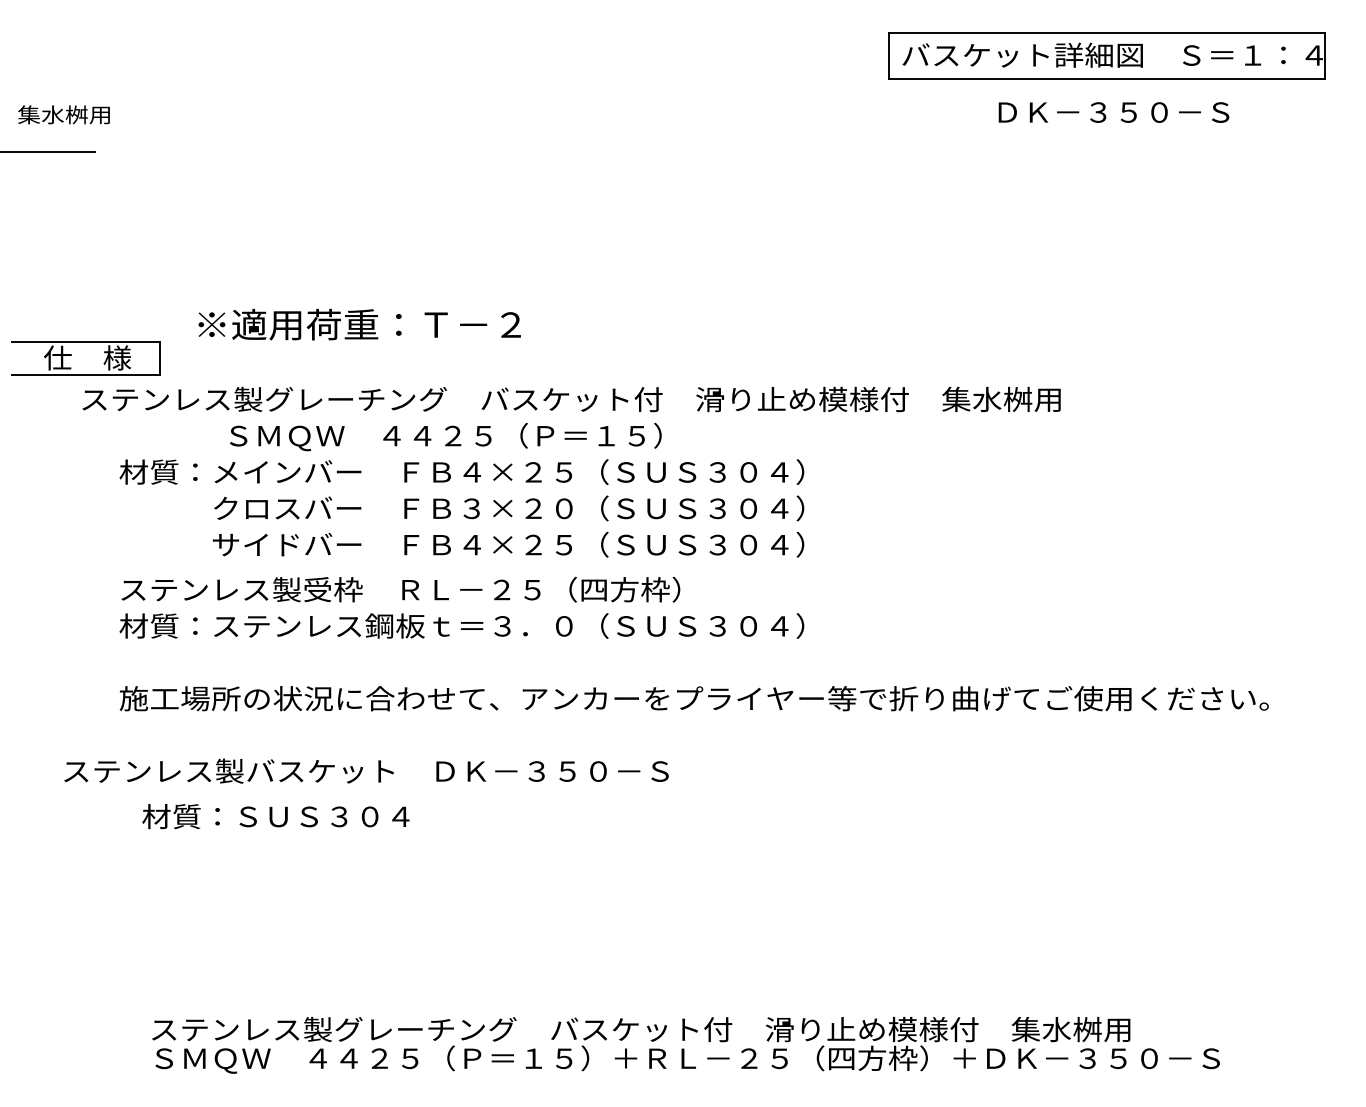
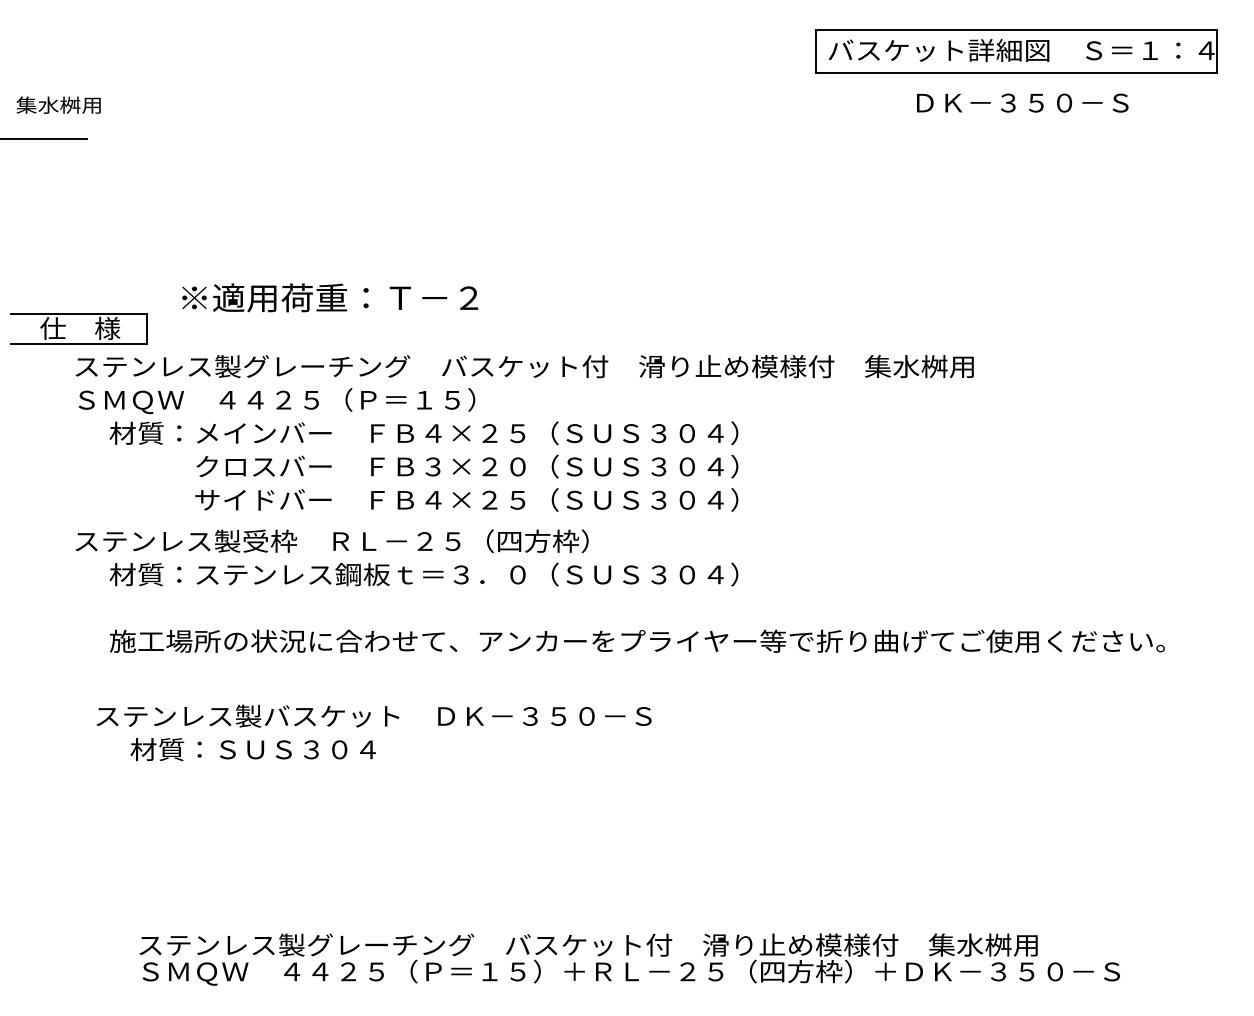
text: (445, 437) -> (276, 401), moved
text: (400, 589) -> (331, 541), moved
text: (366, 770) -> (374, 715), moved

